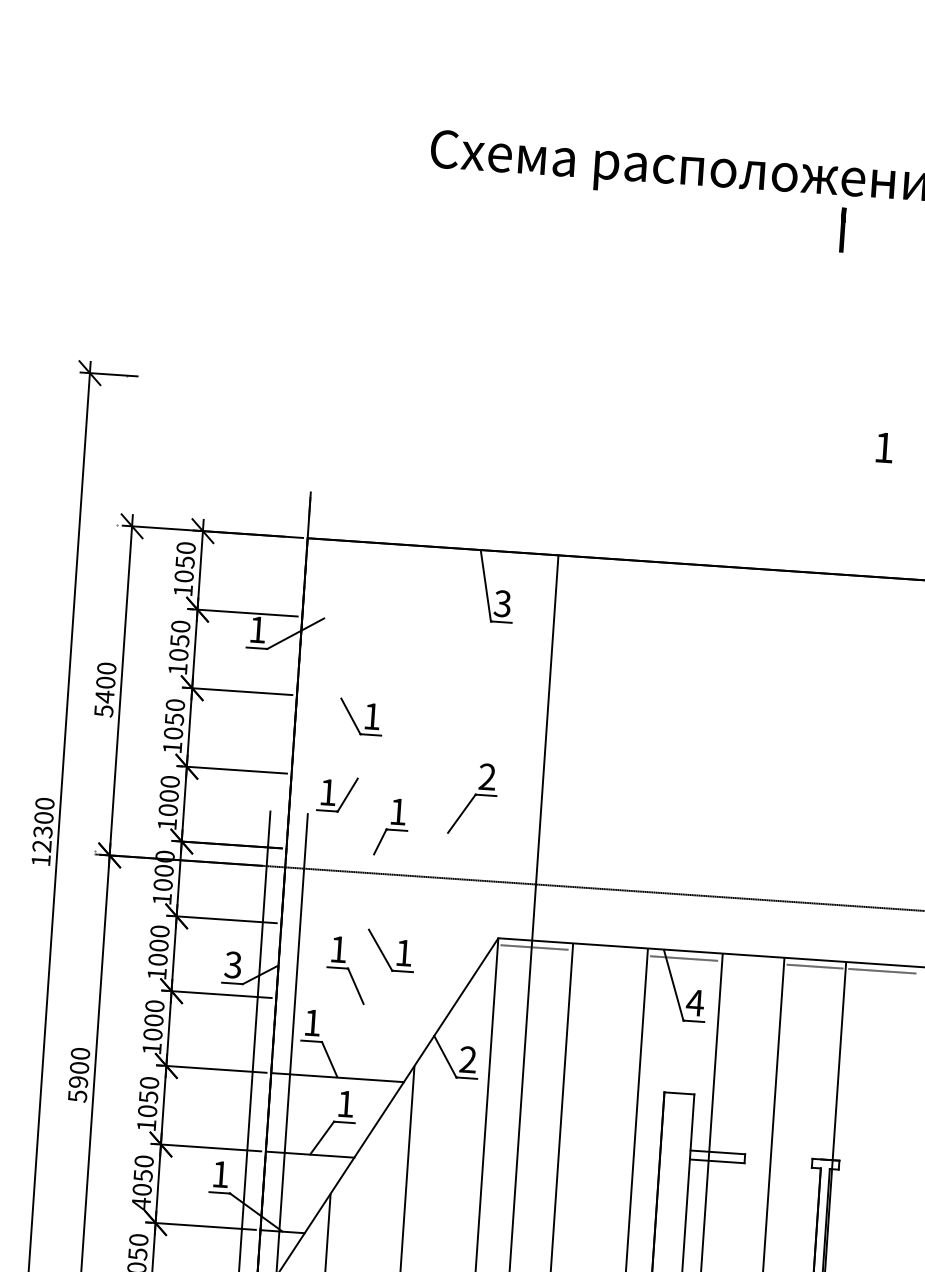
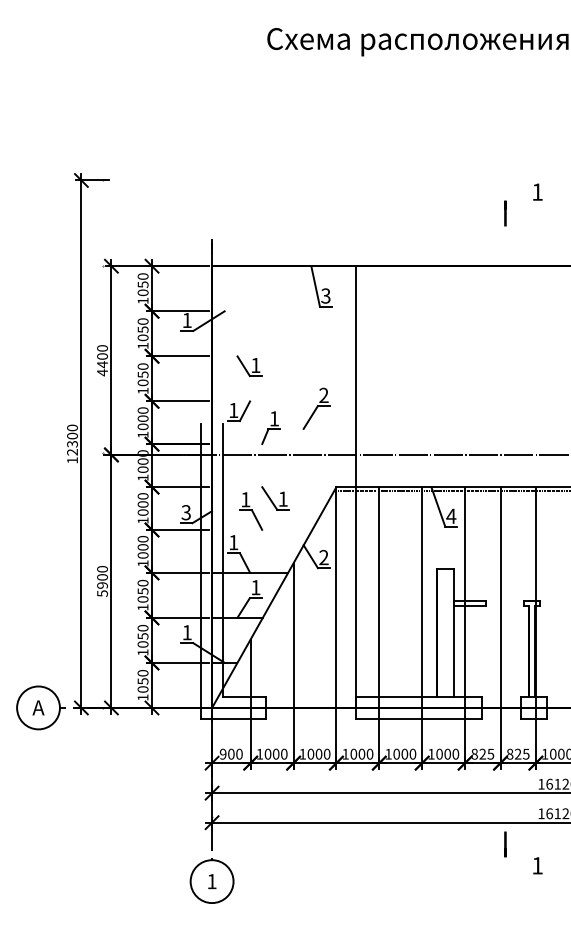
line: (842, 230) -> (505, 213), moved
text: (103, 710) -> (102, 372), 5400 -> 4400
line: (607, 951) -> (399, 490), added
line: (752, 961) -> (482, 490), added
text: (140, 1203) -> (142, 652), 4050 -> 1050

